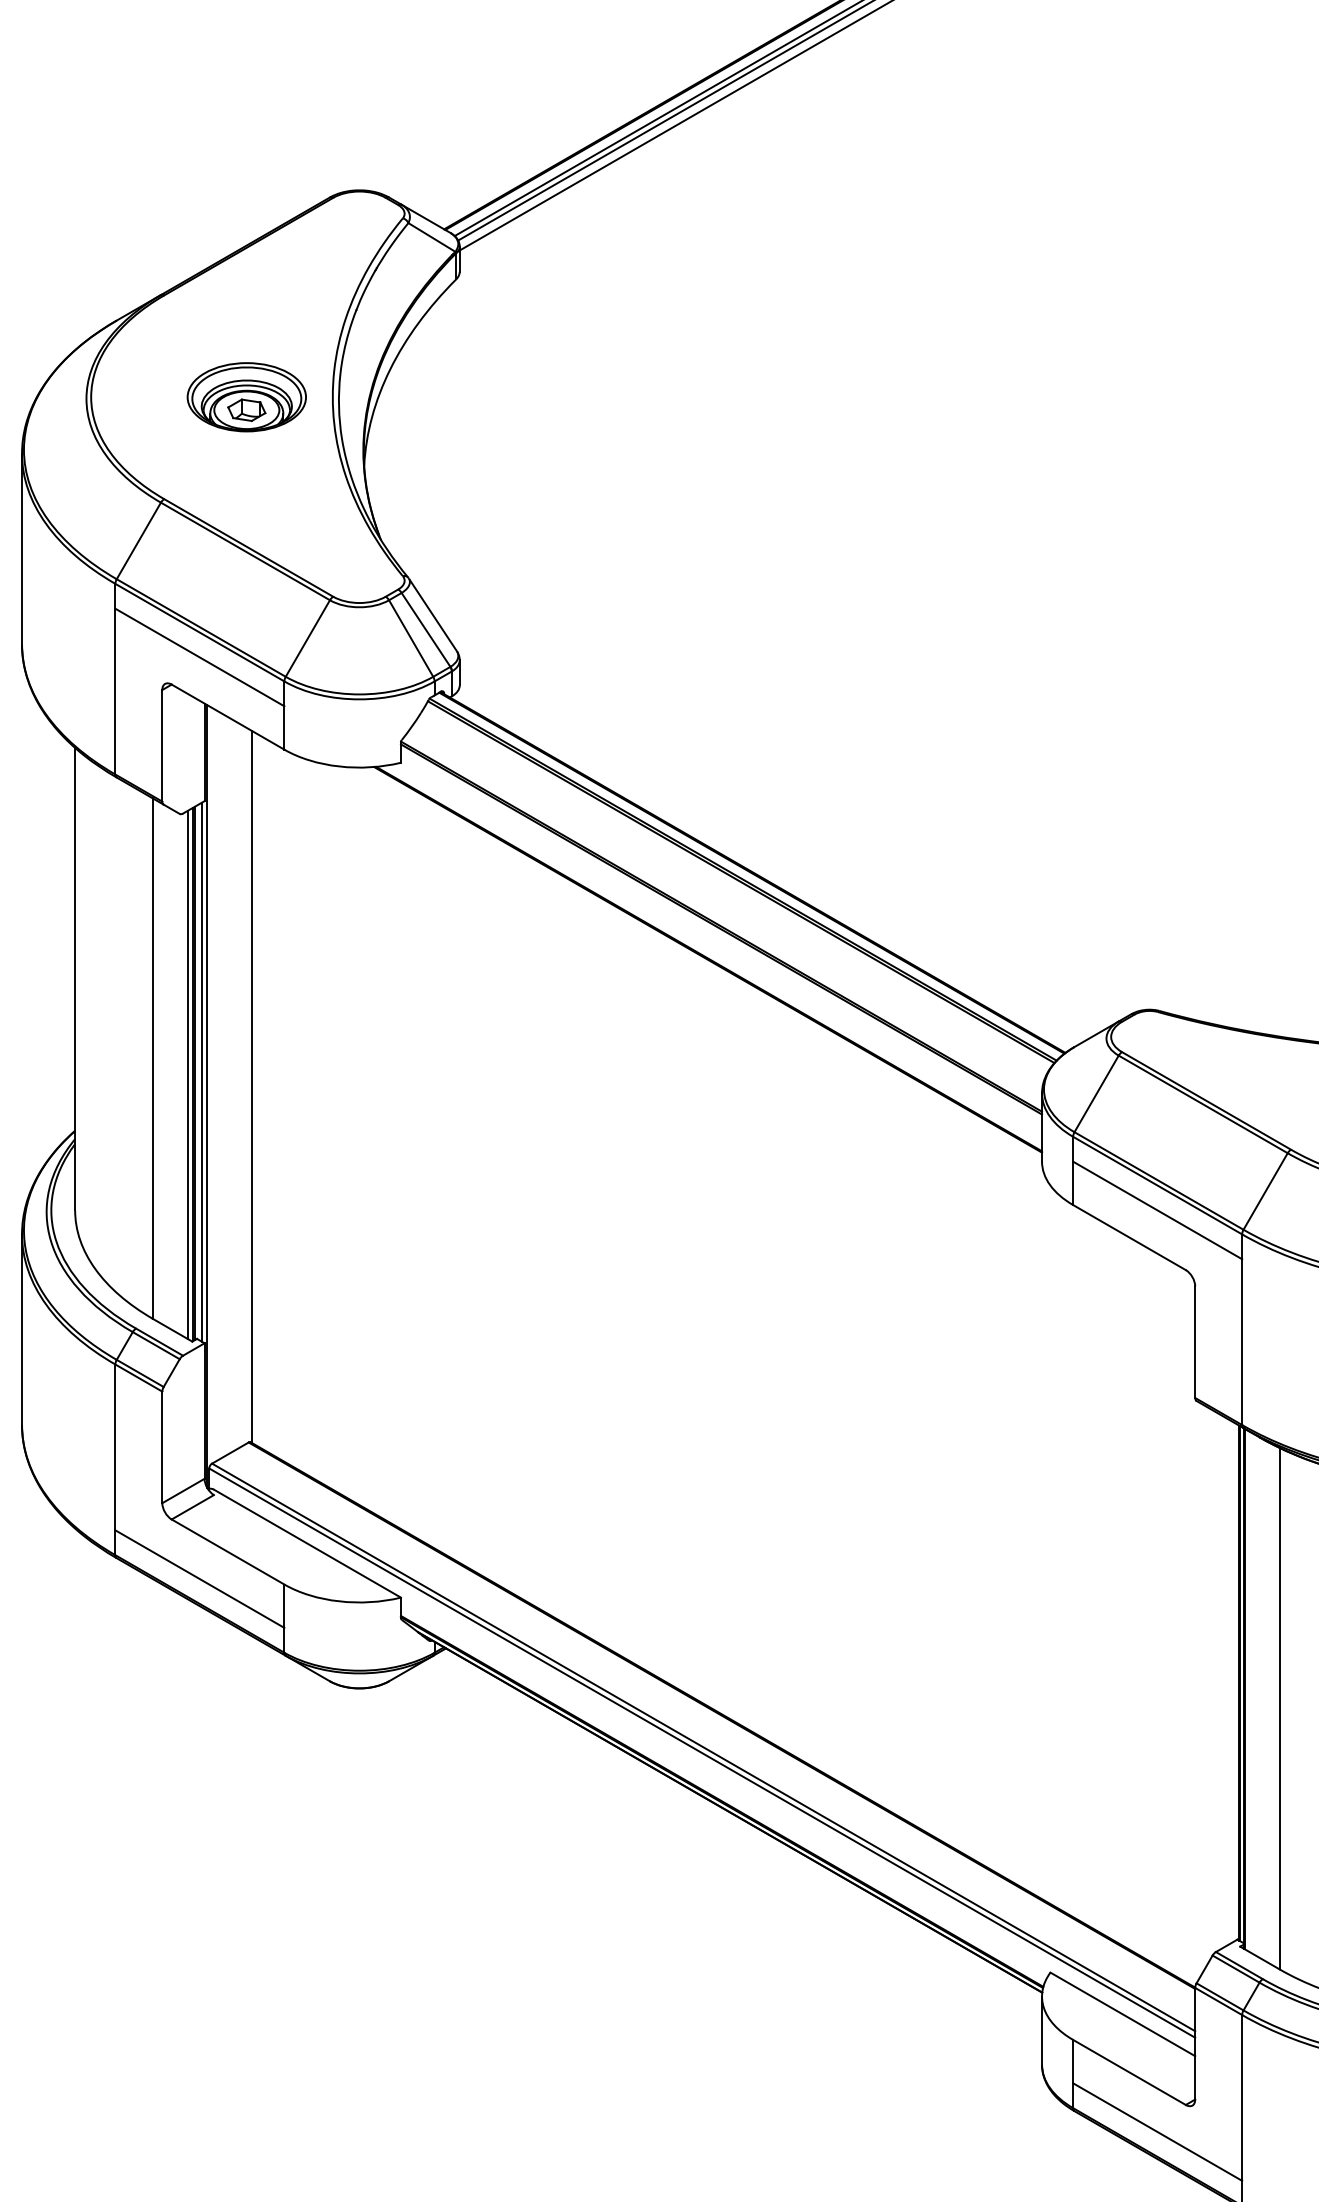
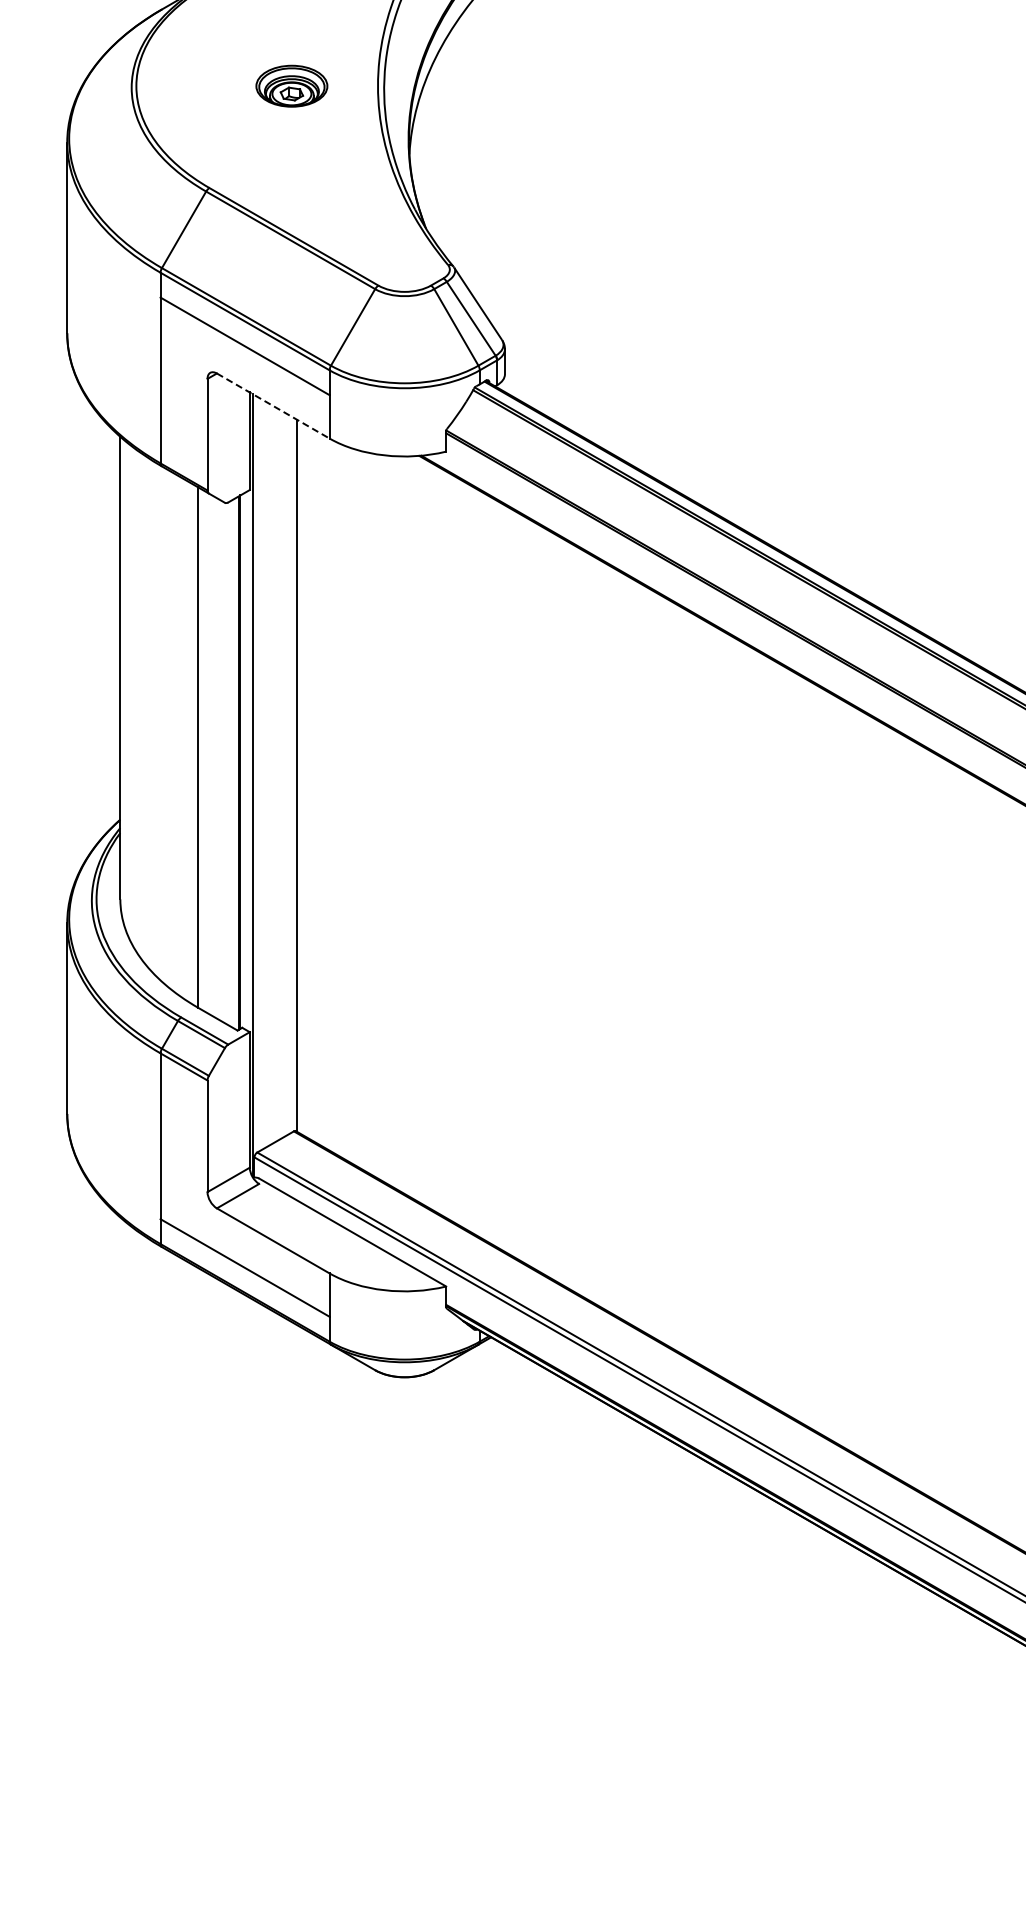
part: (246, 397) -> (291, 86), size x0.6
line: (228, 717) -> (273, 406), solid -> dashed
line: (201, 1071) -> (246, 760), removed
line: (187, 1074) -> (232, 763), removed

